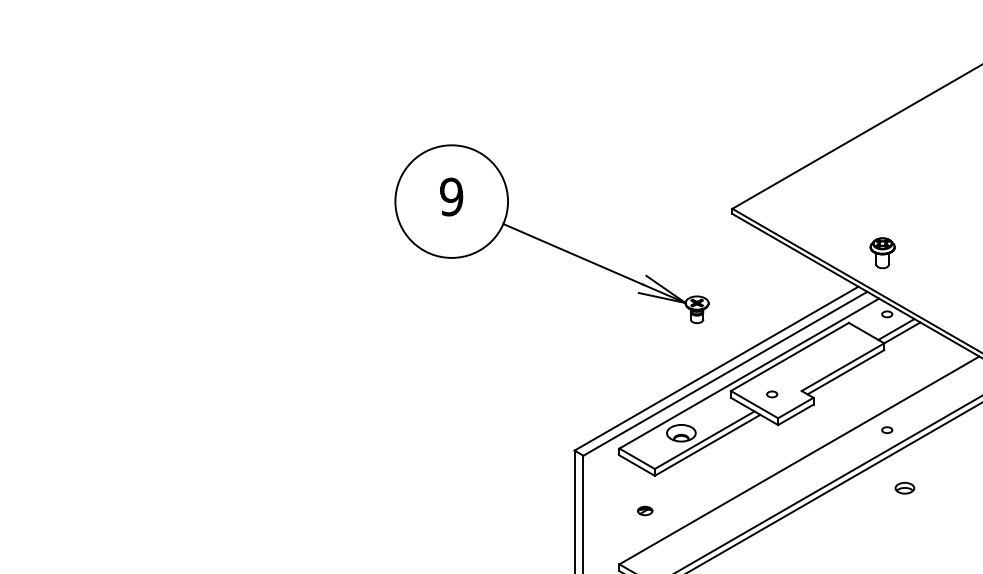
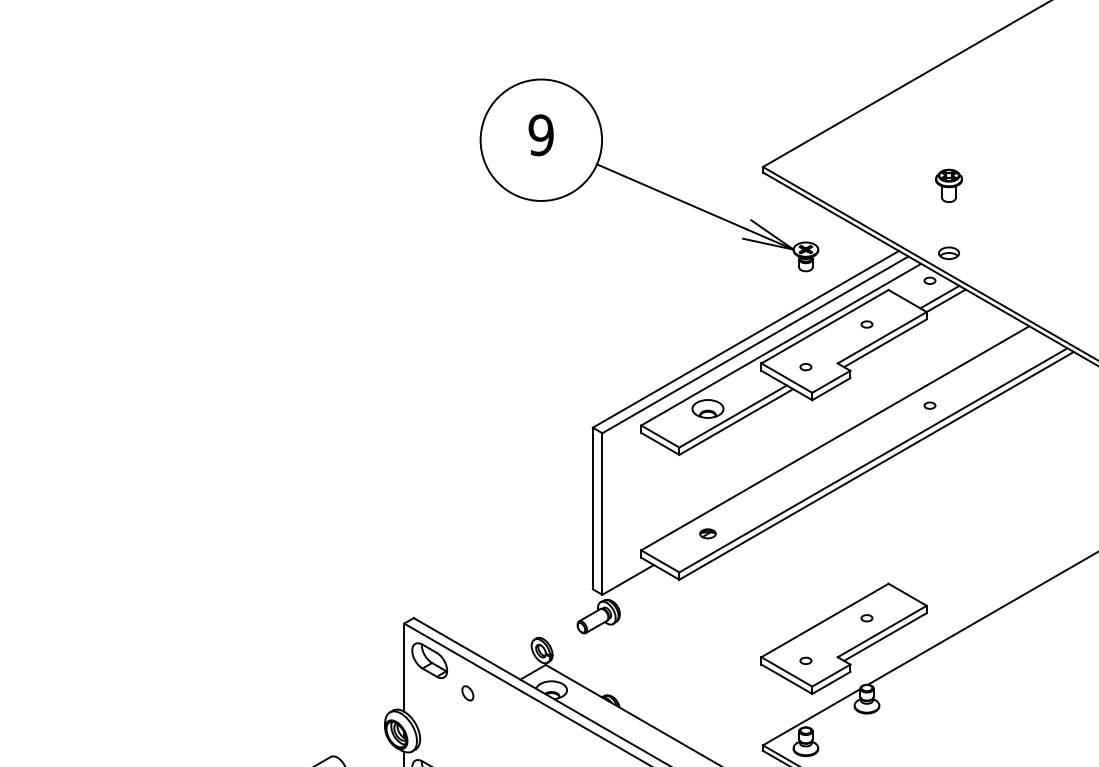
part: (549, 242) -> (646, 184), moved
part: (882, 252) -> (948, 185), moved
part: (828, 354) -> (866, 324), added
part: (904, 487) -> (948, 252), moved
part: (644, 510) -> (707, 533), moved

